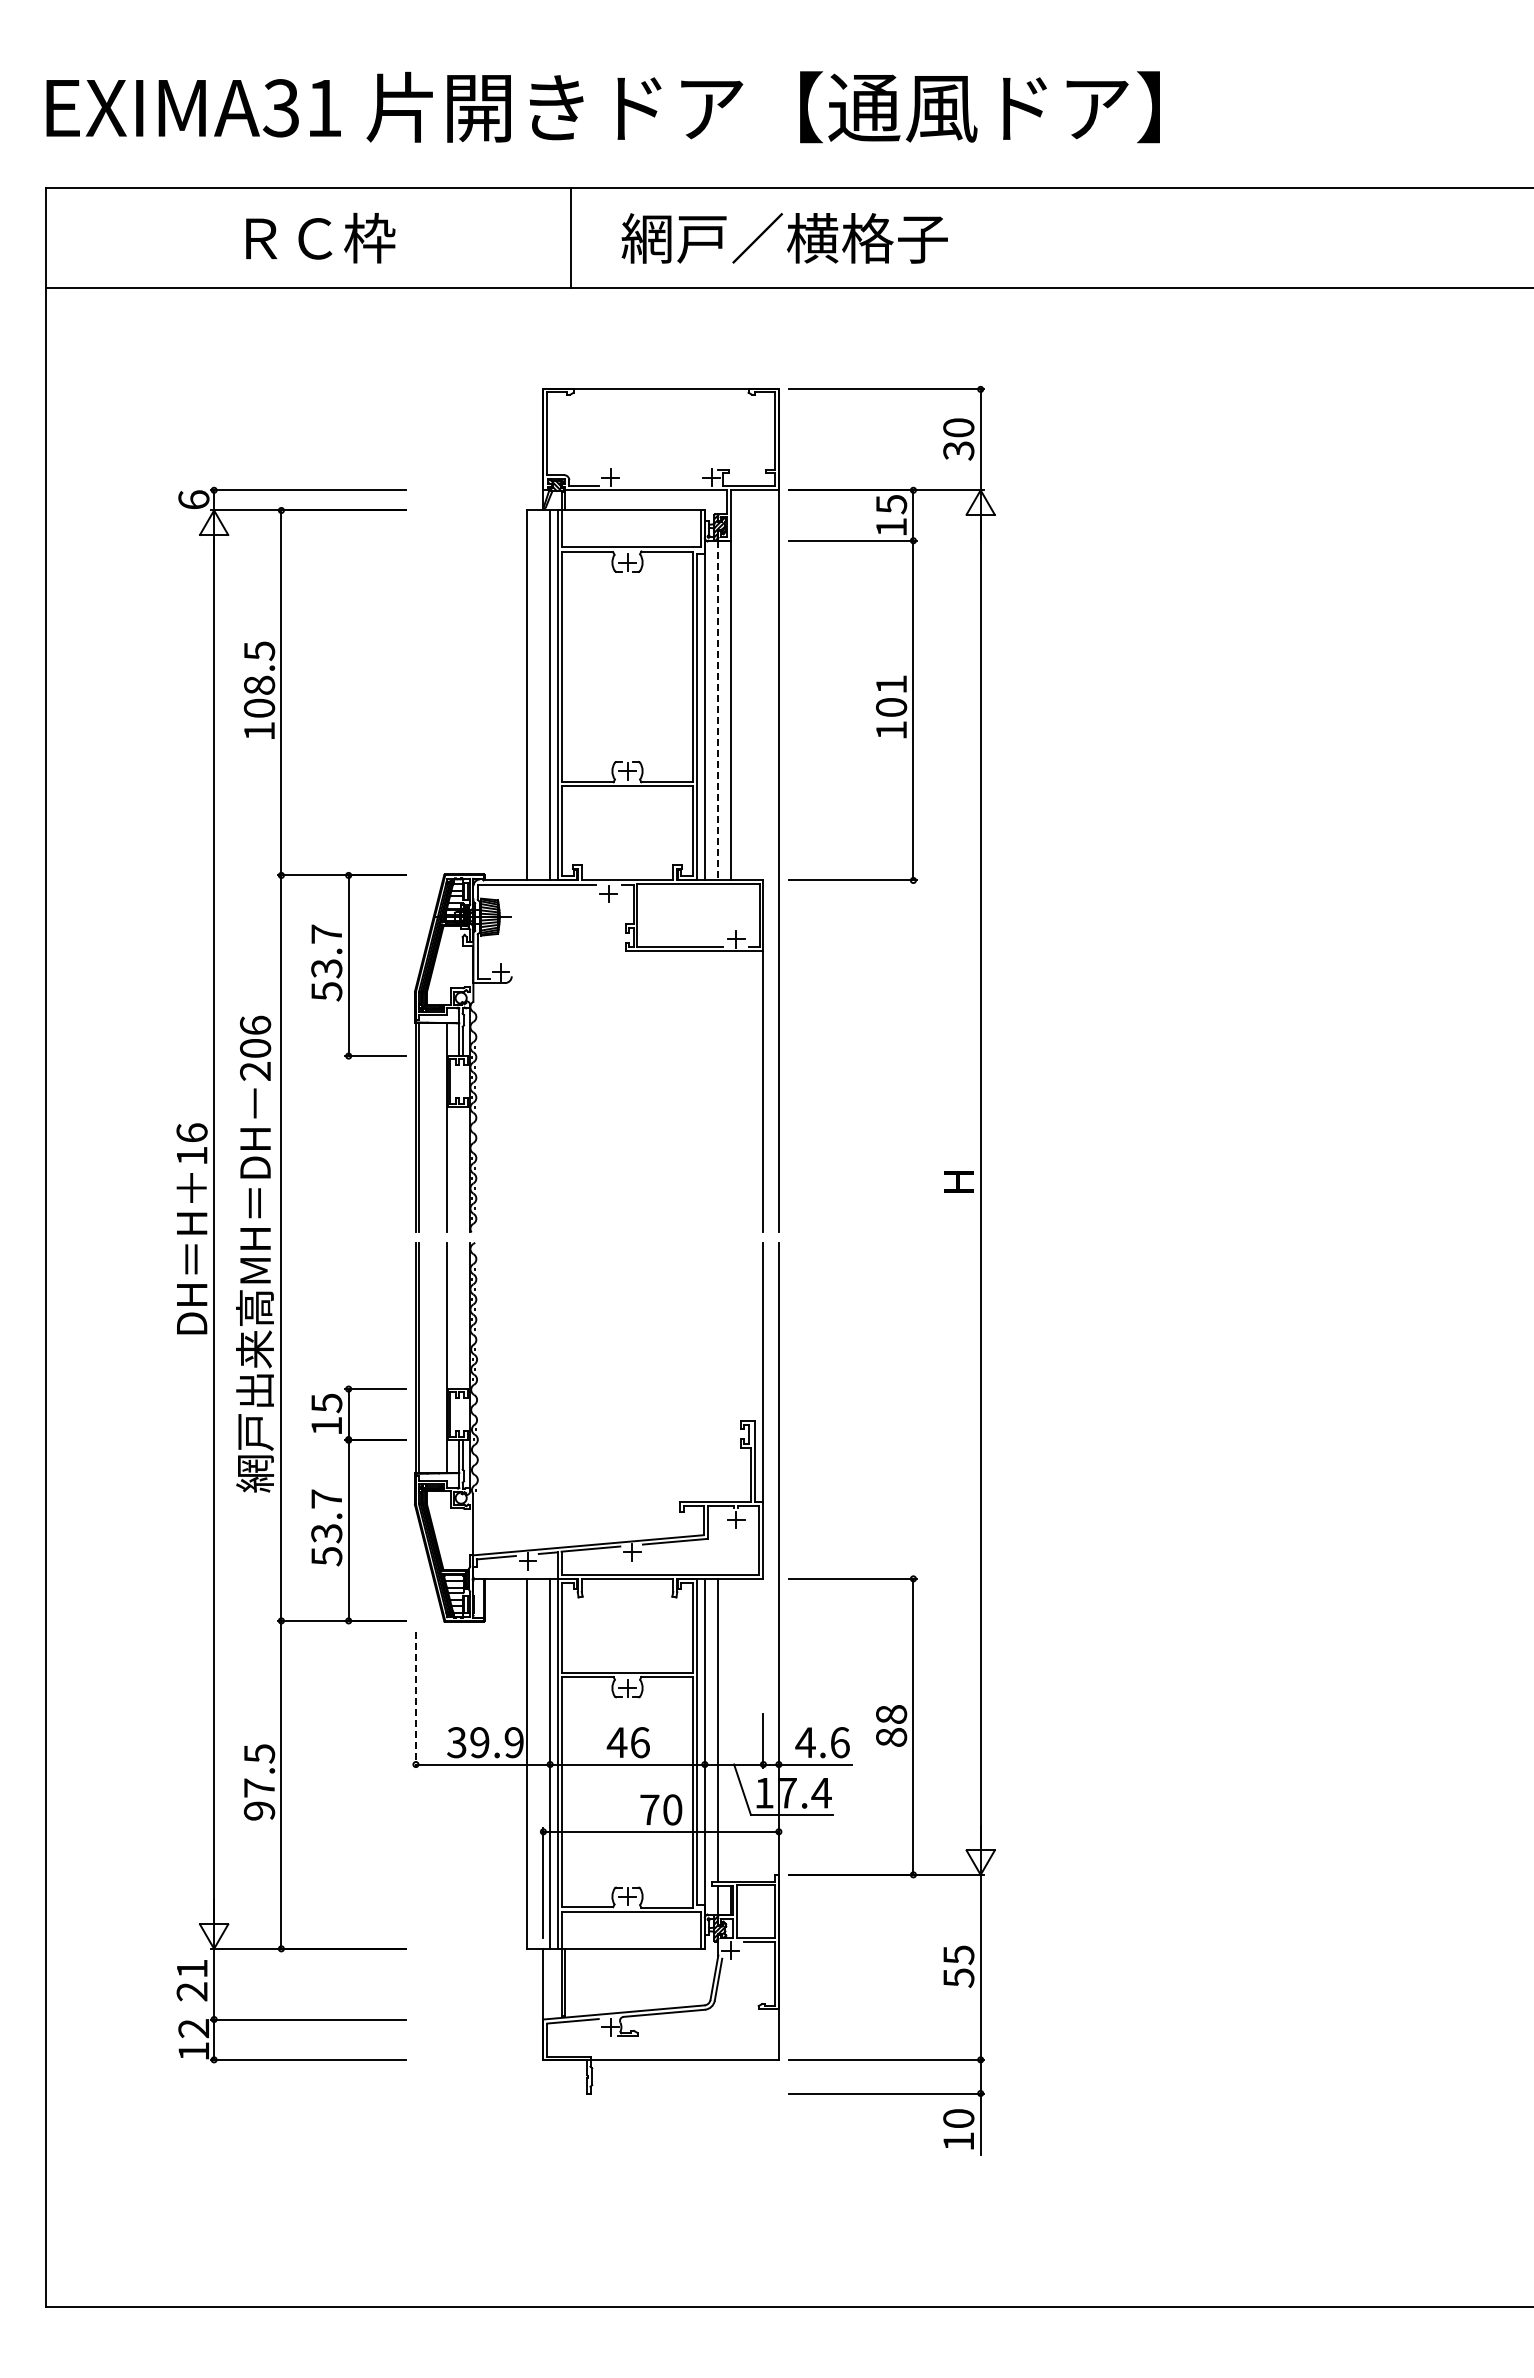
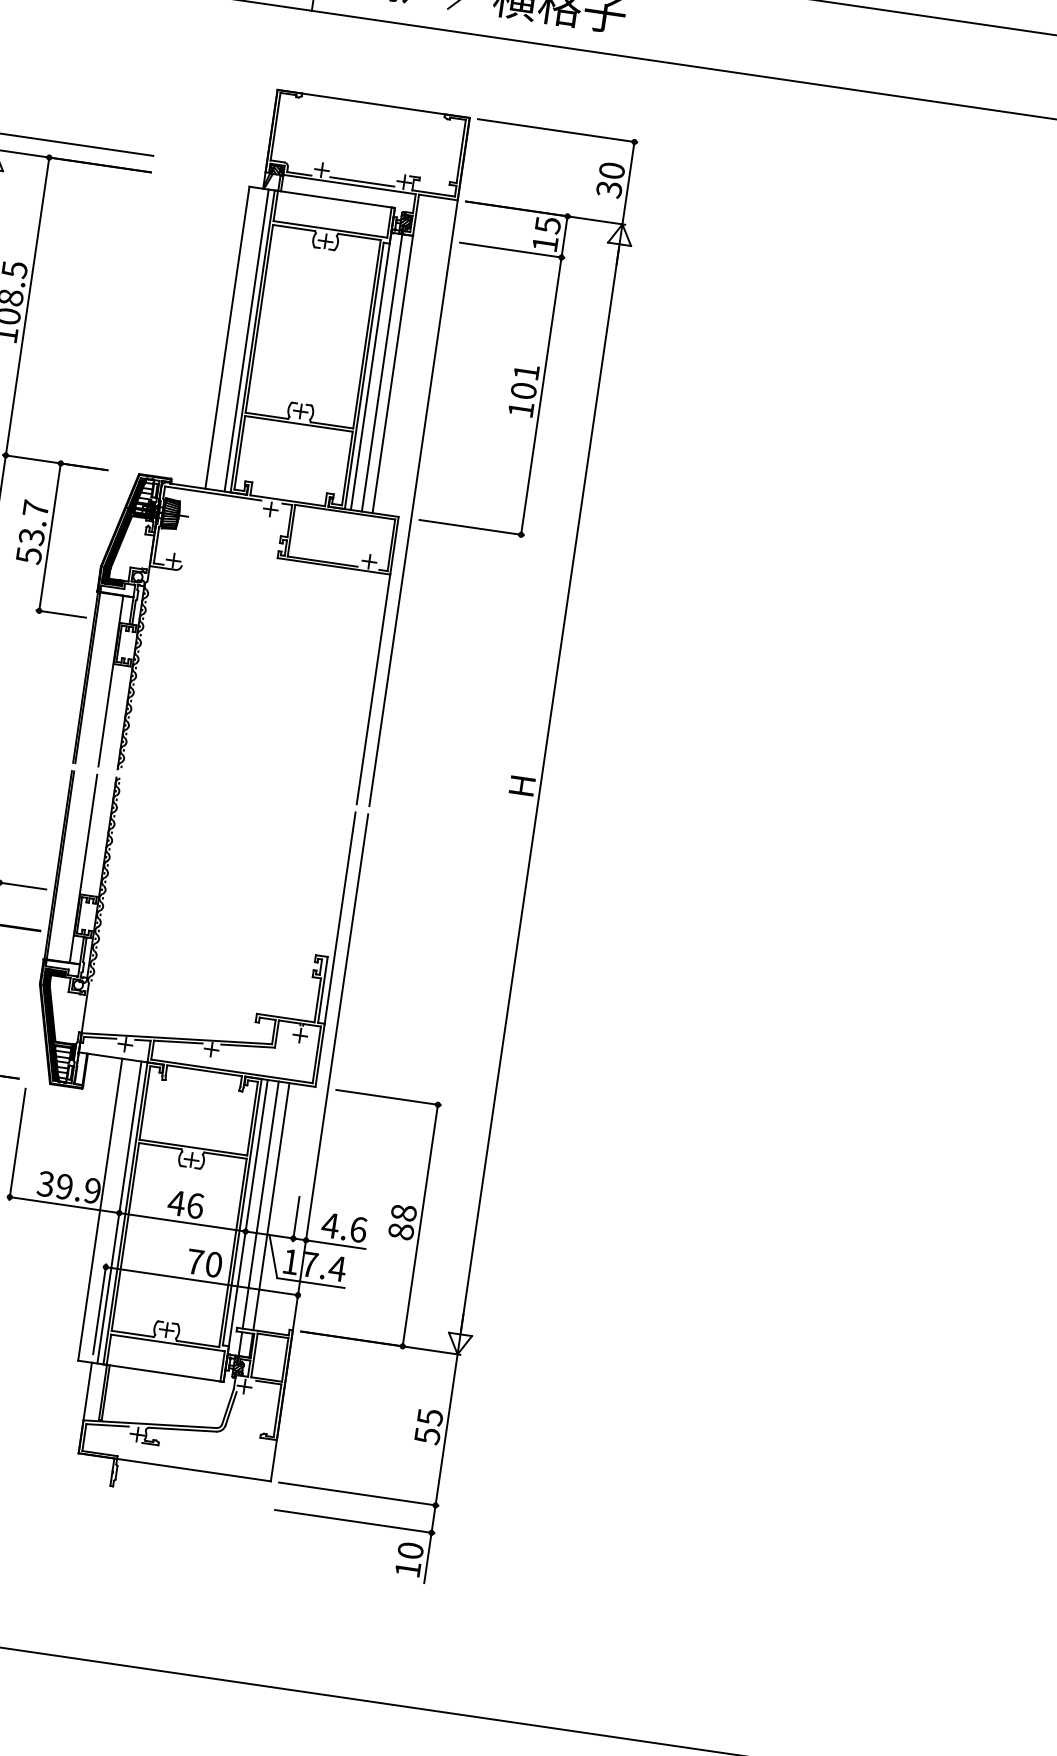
line: (660, 484) -> (361, 181), added
line: (718, 710) -> (382, 372), dashed -> solid
line: (415, 1700) -> (17, 1144), dashed -> solid
line: (731, 1729) -> (271, 1206), added

